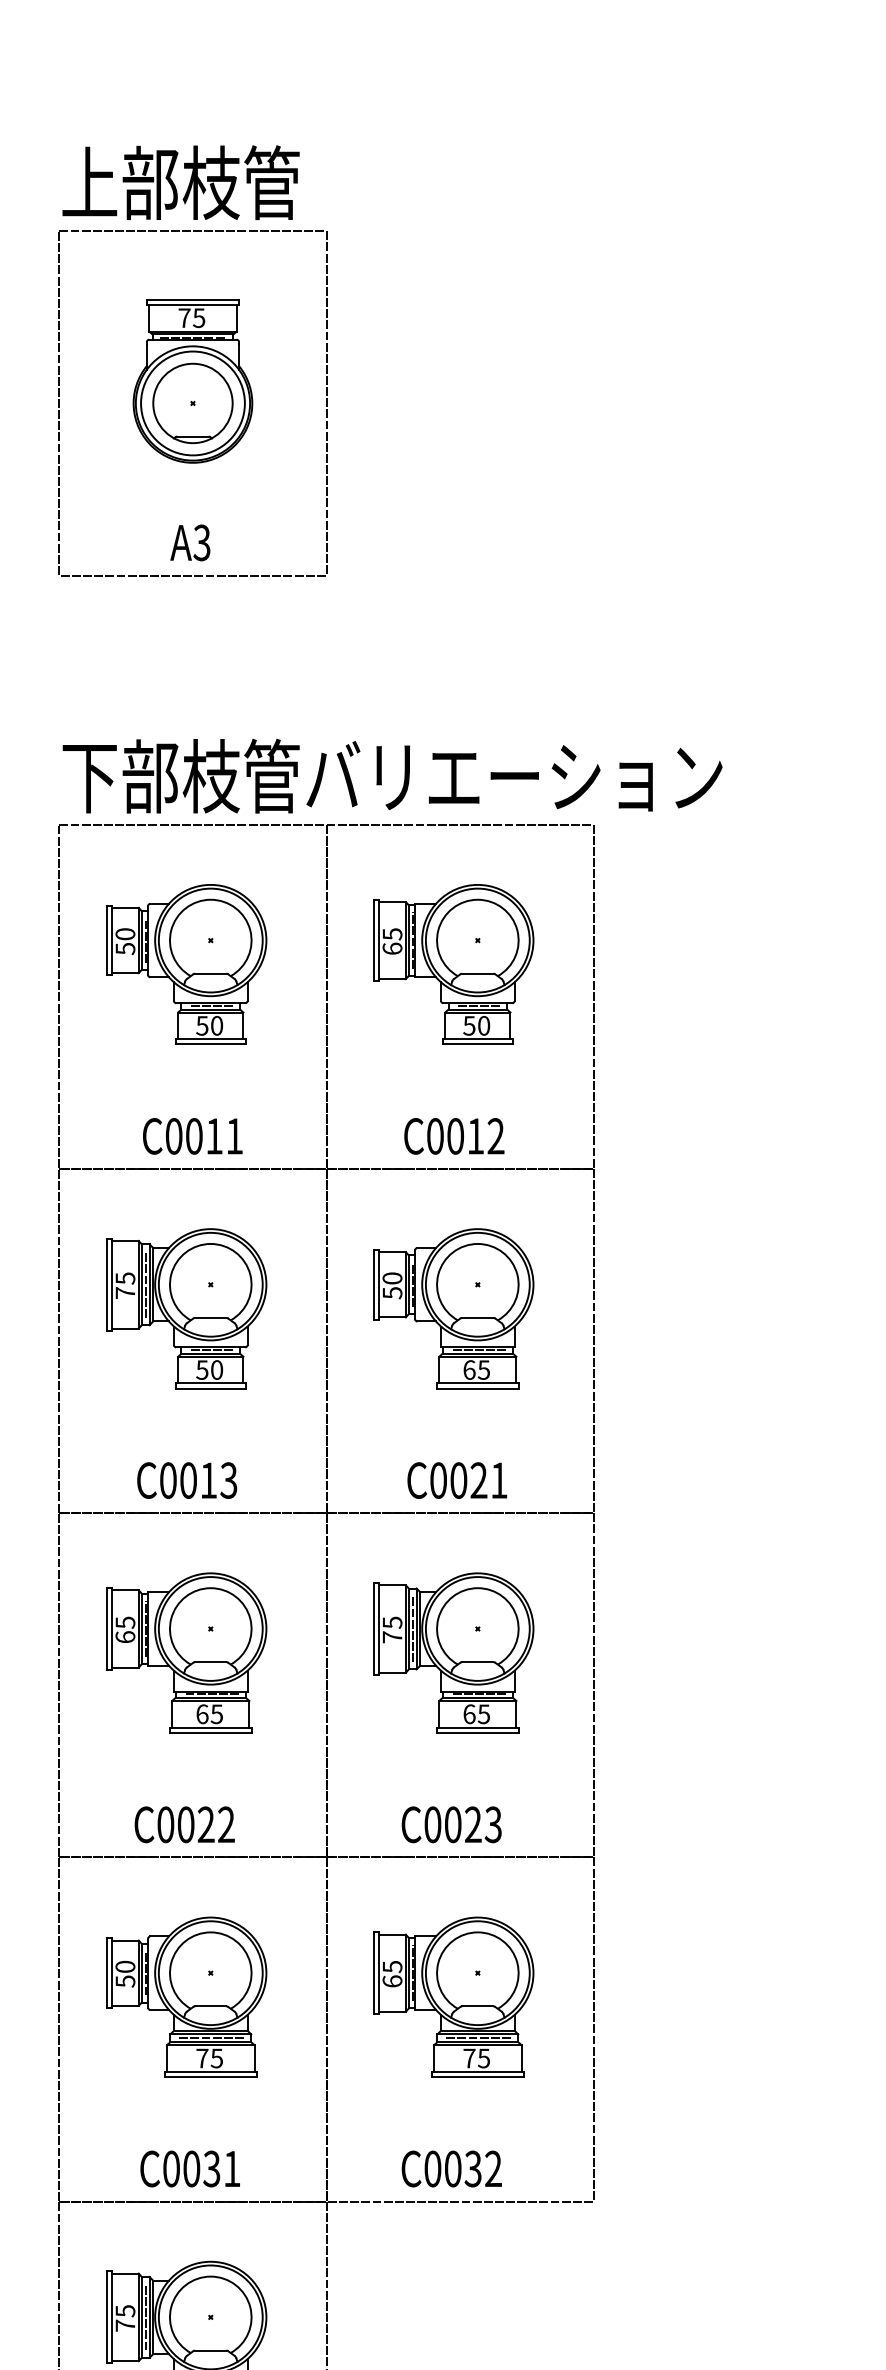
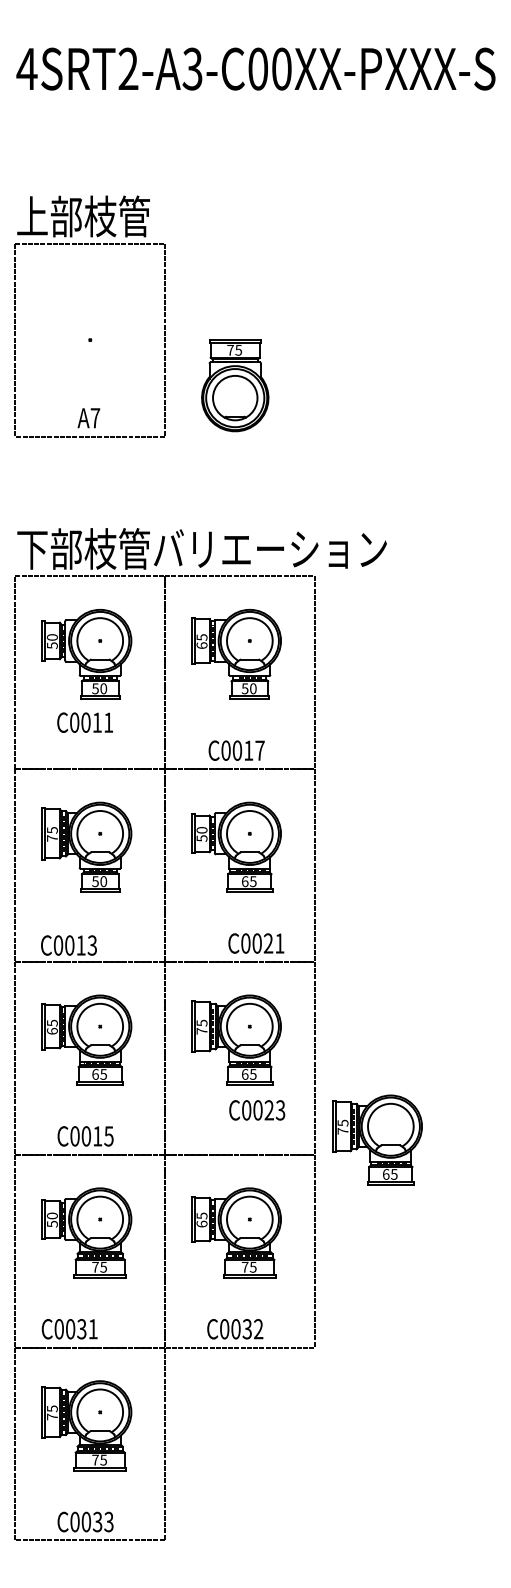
part: (193, 380) -> (235, 385), moved
text: (202, 543) -> (95, 418), A3 -> A7
text: (191, 1136) -> (84, 722), moved
text: (495, 1136) -> (259, 750), C0012 -> C0017
text: (186, 1480) -> (68, 945), moved
text: (457, 1480) -> (256, 943), moved
text: (216, 1825) -> (103, 1136), C0022 -> C0015
text: (452, 1825) -> (257, 1110), moved
part: (705, 1830) -> (377, 1139), added
text: (189, 2169) -> (69, 1329), moved

